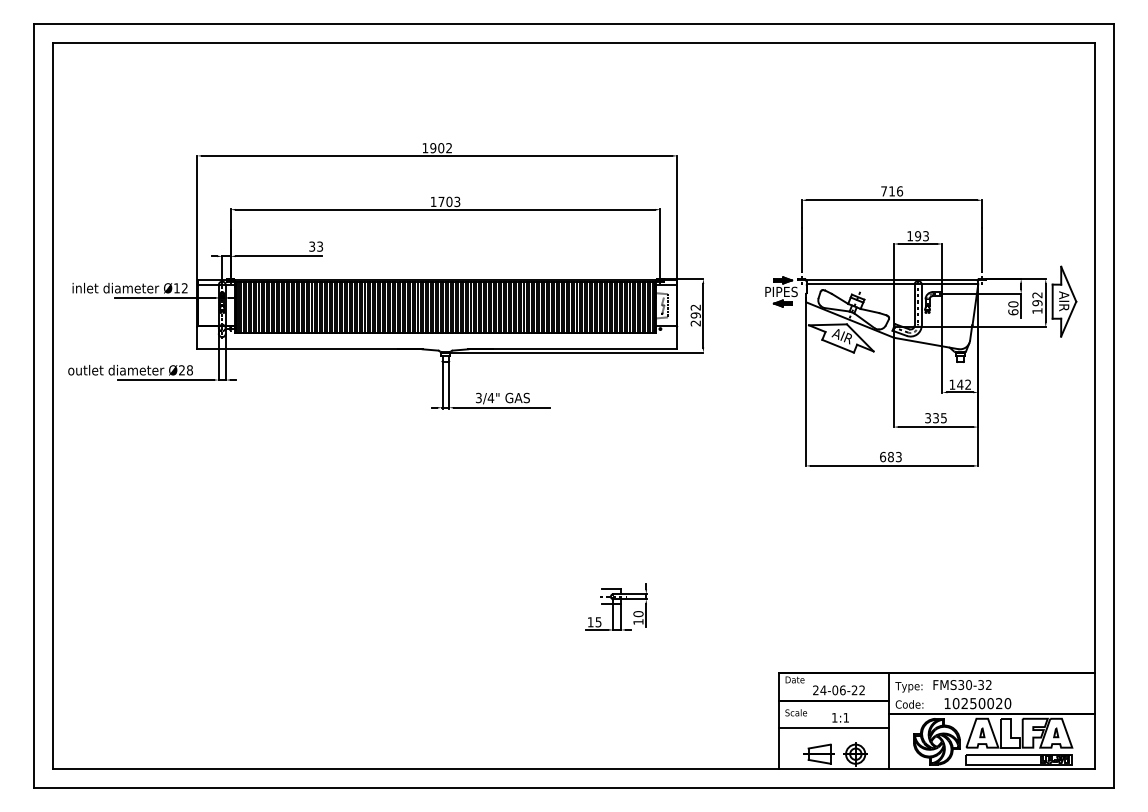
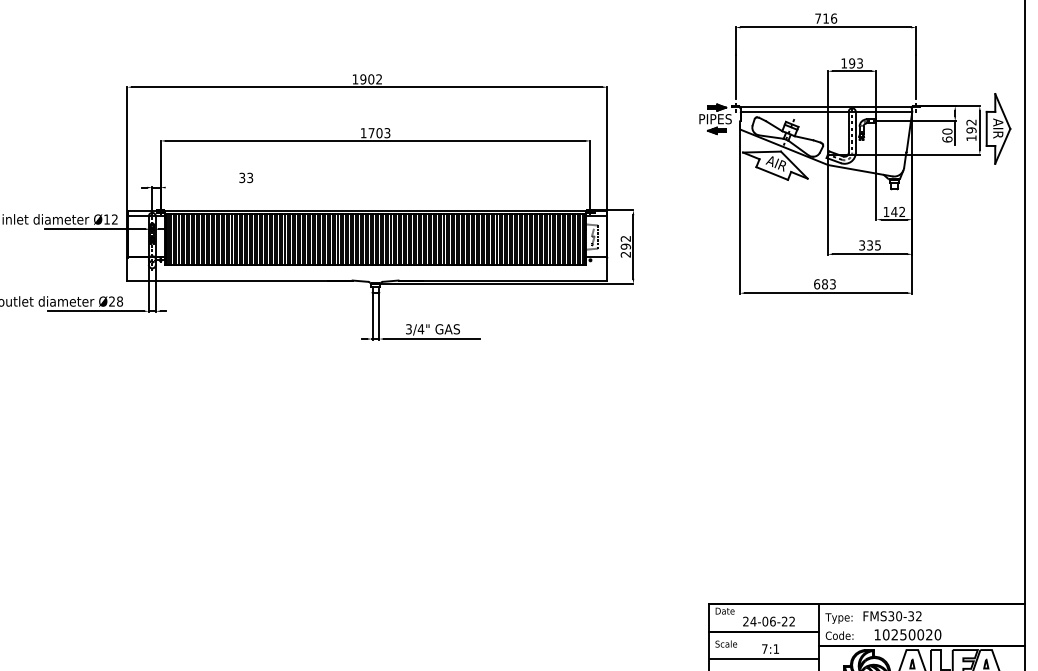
line: (278, 256) -> (208, 187), removed
part: (921, 326) -> (855, 153), moved
part: (616, 606) -> (546, 537), removed
text: (834, 717) -> (764, 648), 1:1 -> 7:1

